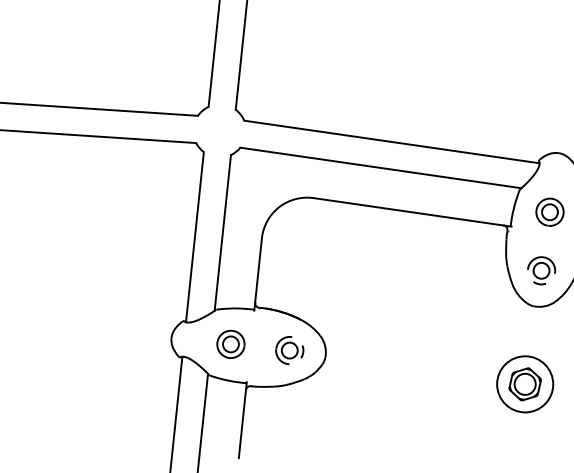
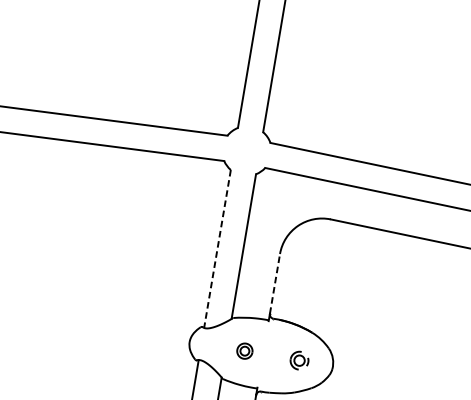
line: (194, 237) -> (217, 249), solid -> dashed
line: (258, 270) -> (274, 283), solid -> dashed
part: (230, 343) -> (244, 350), size x0.6
part: (289, 350) -> (299, 360), size x0.7

